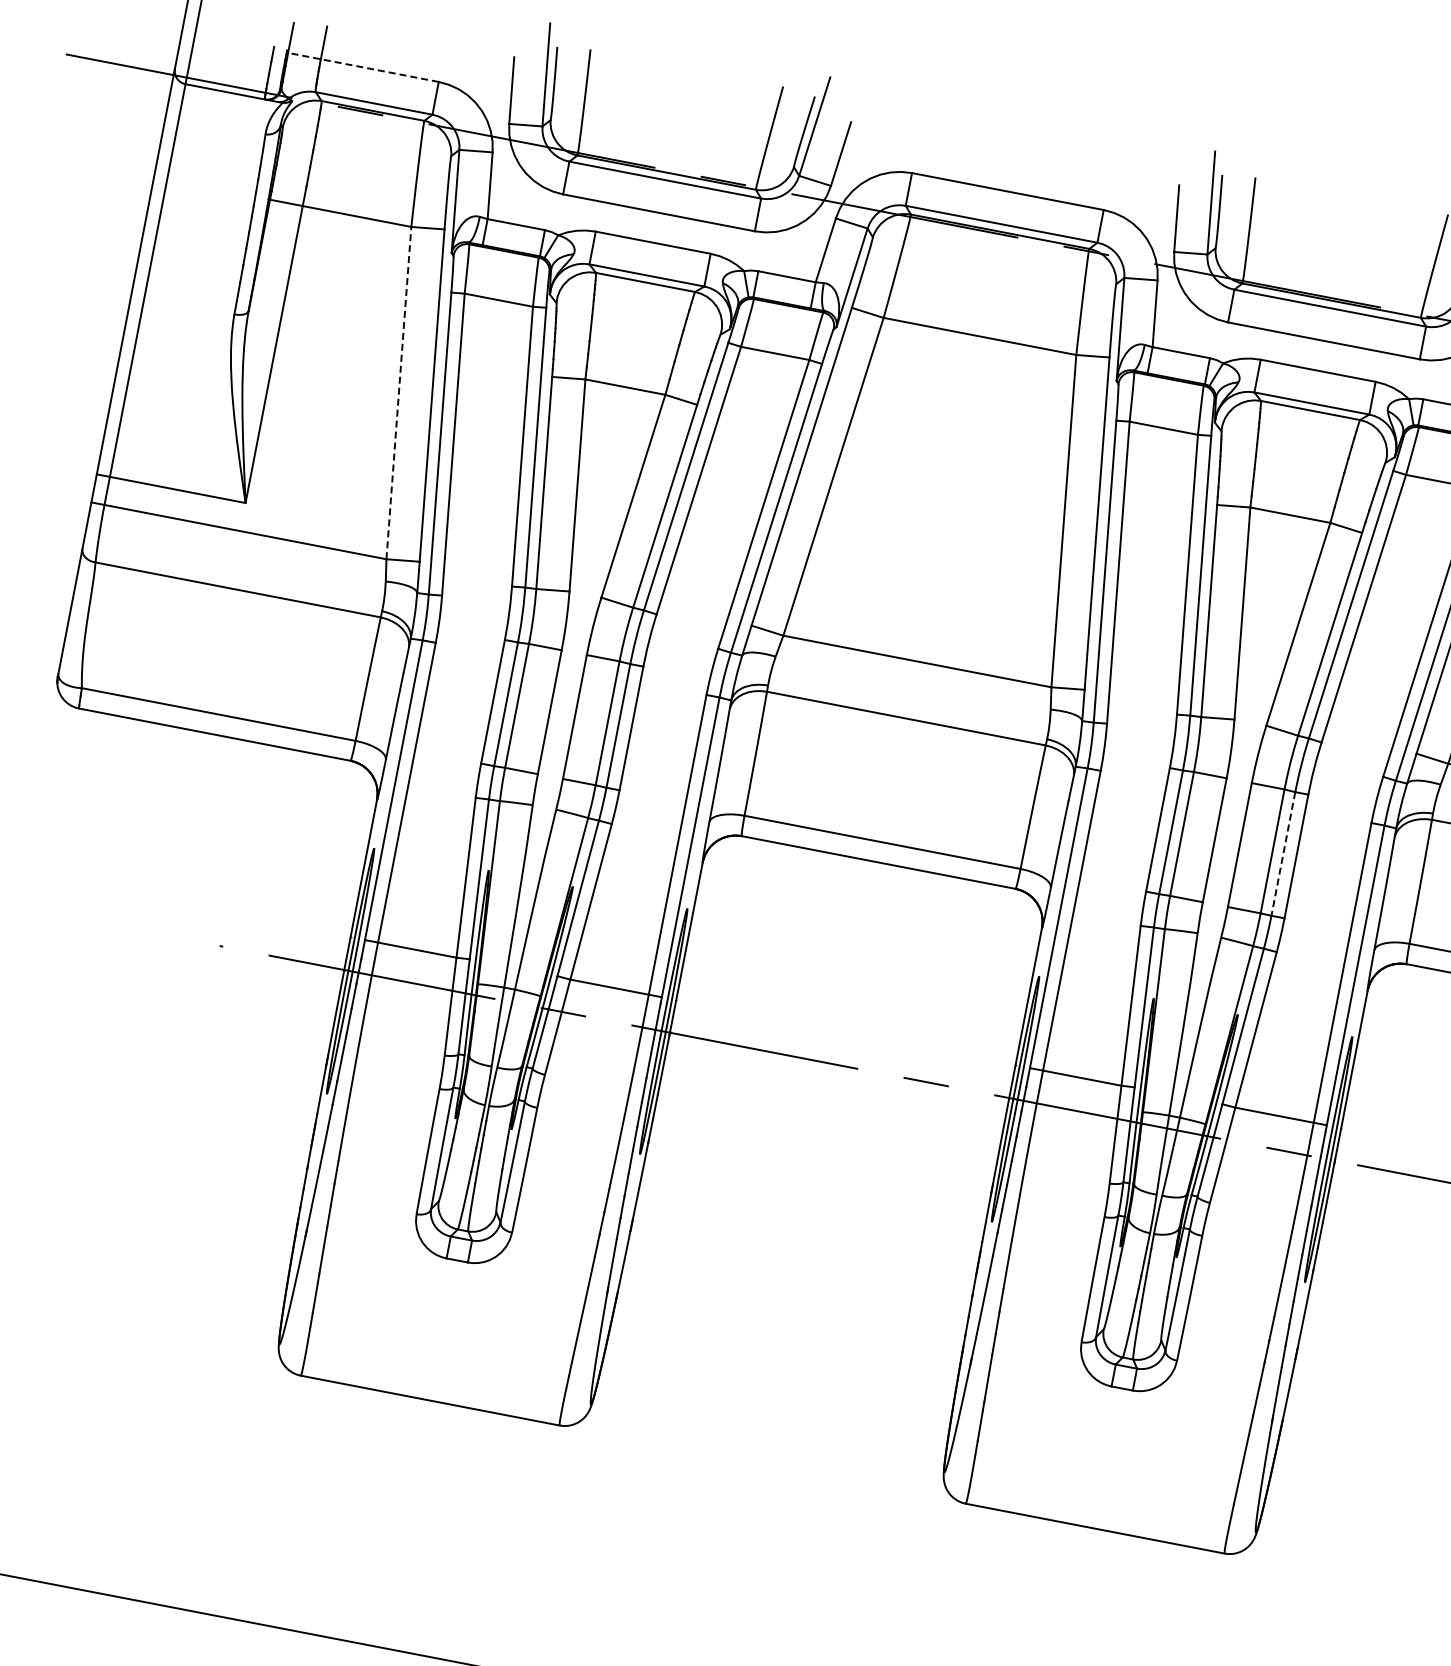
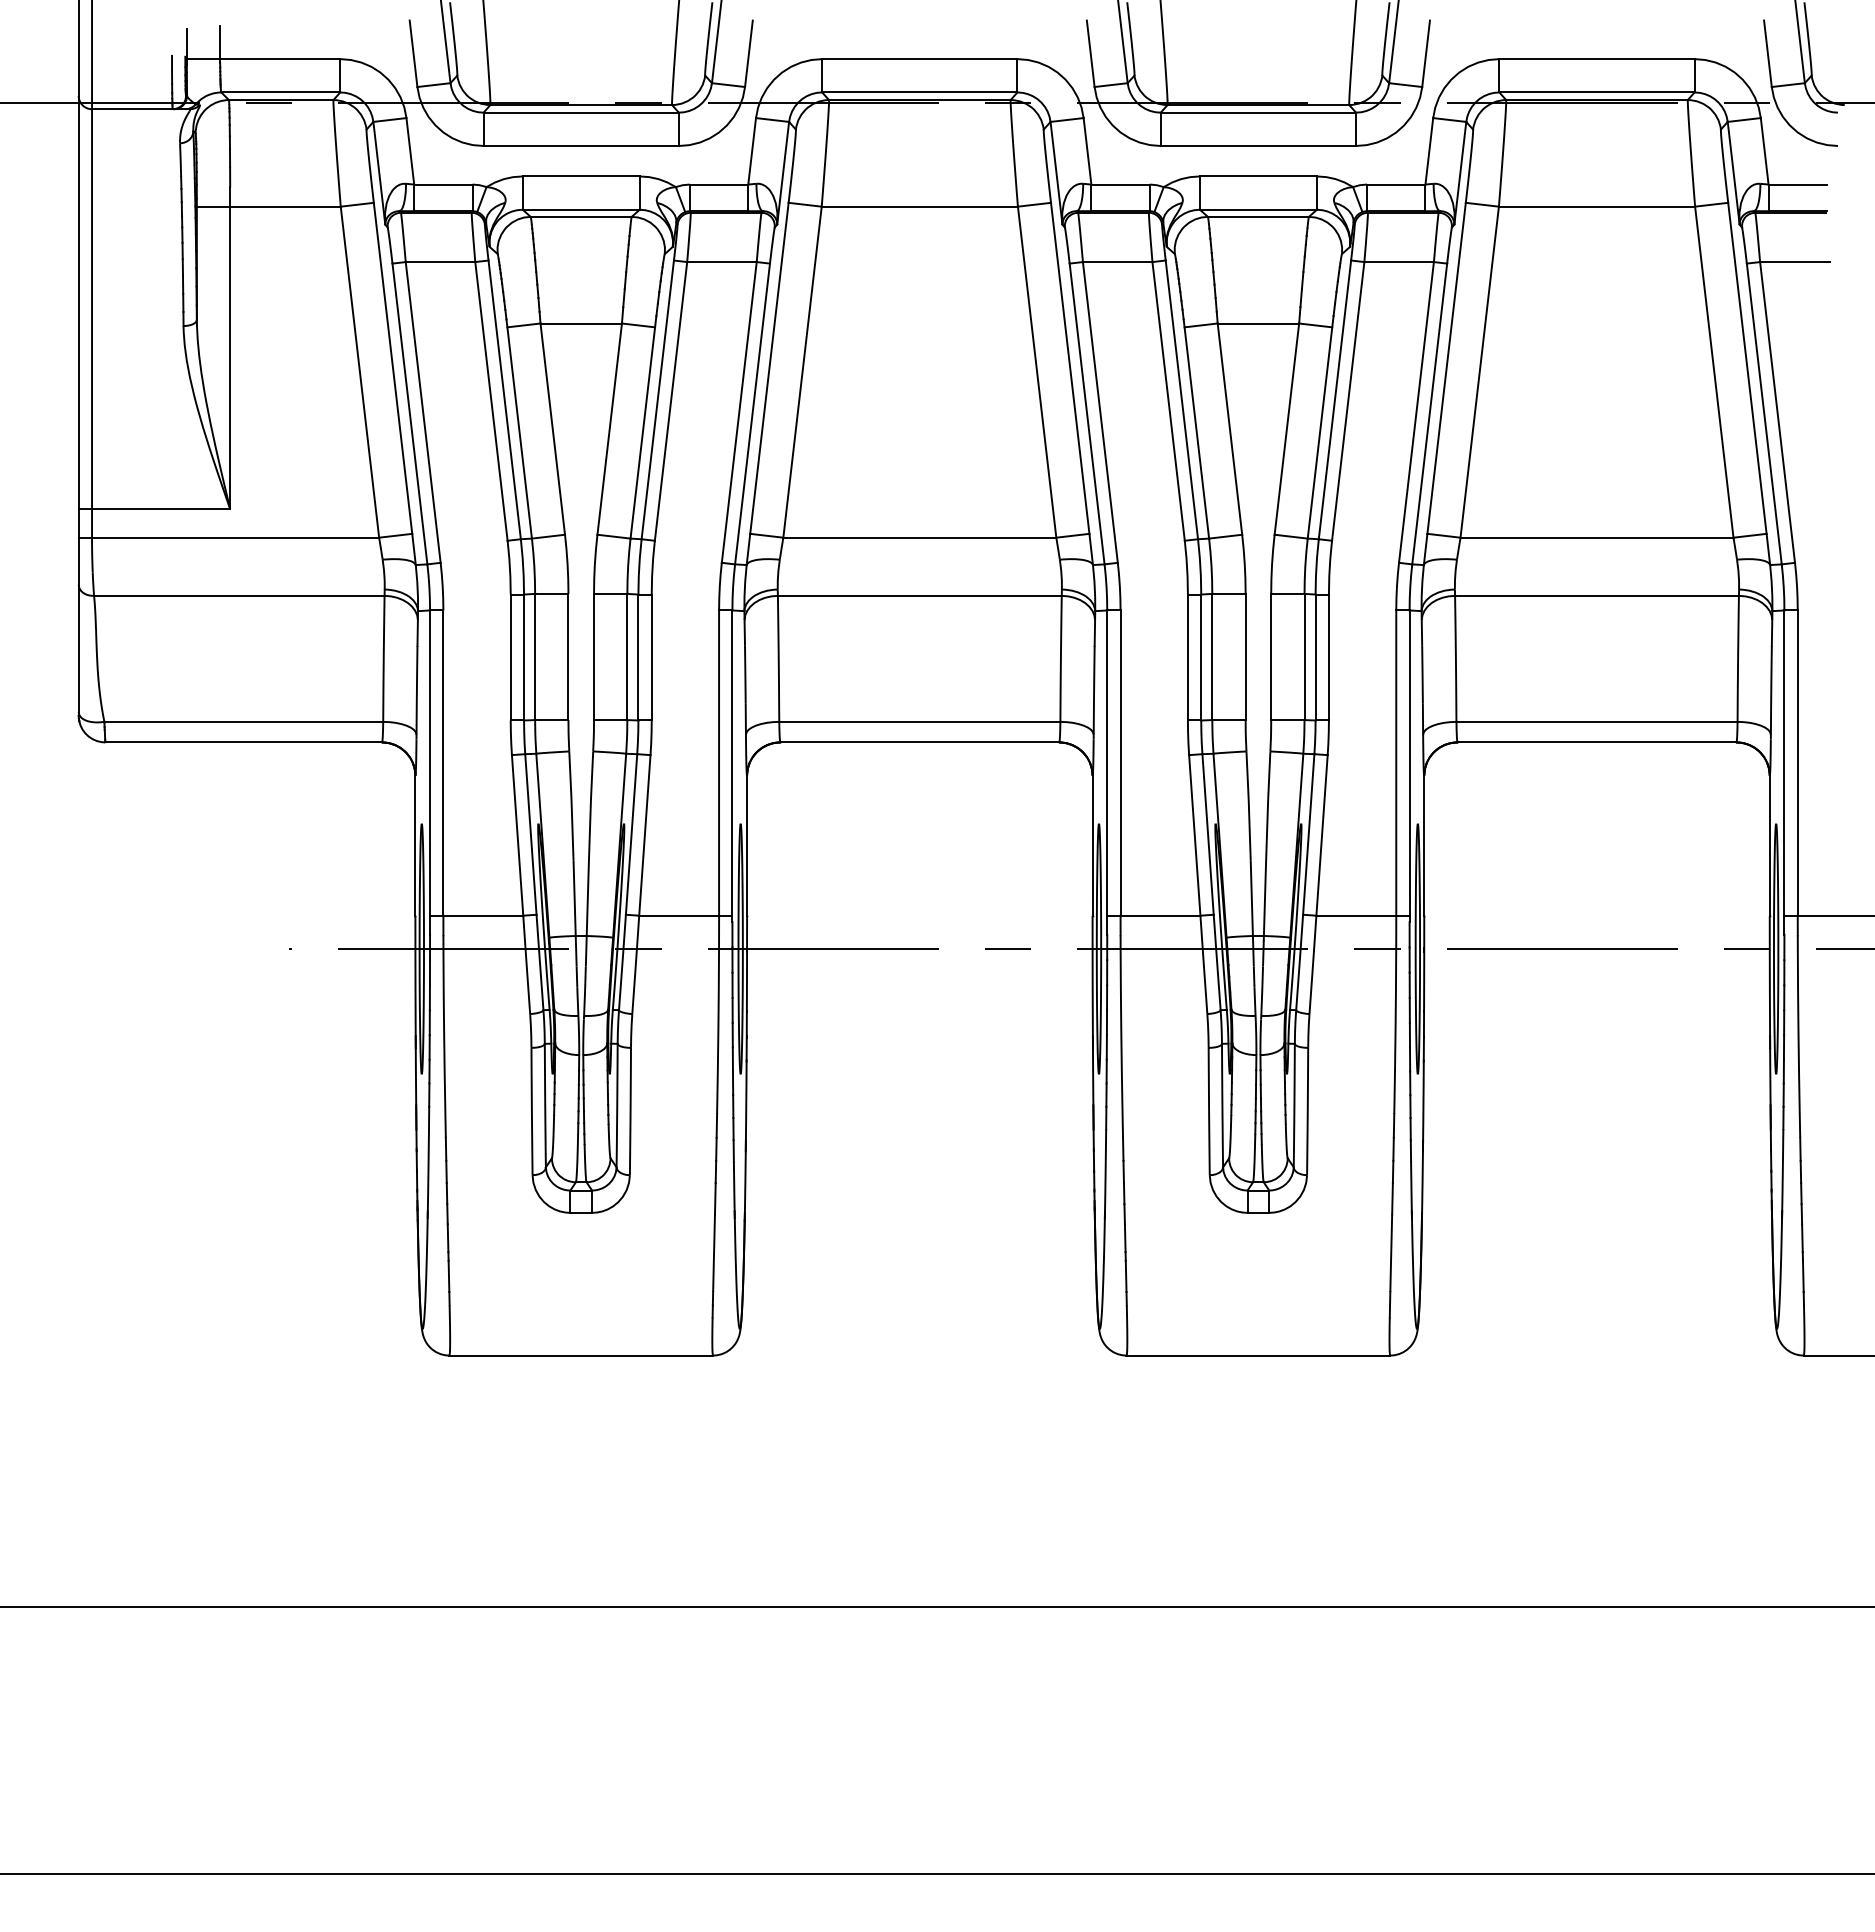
line: (363, 67) -> (263, 59), dashed -> solid
line: (398, 393) -> (359, 372), dashed -> solid
line: (1283, 853) -> (1315, 657), dashed -> solid

